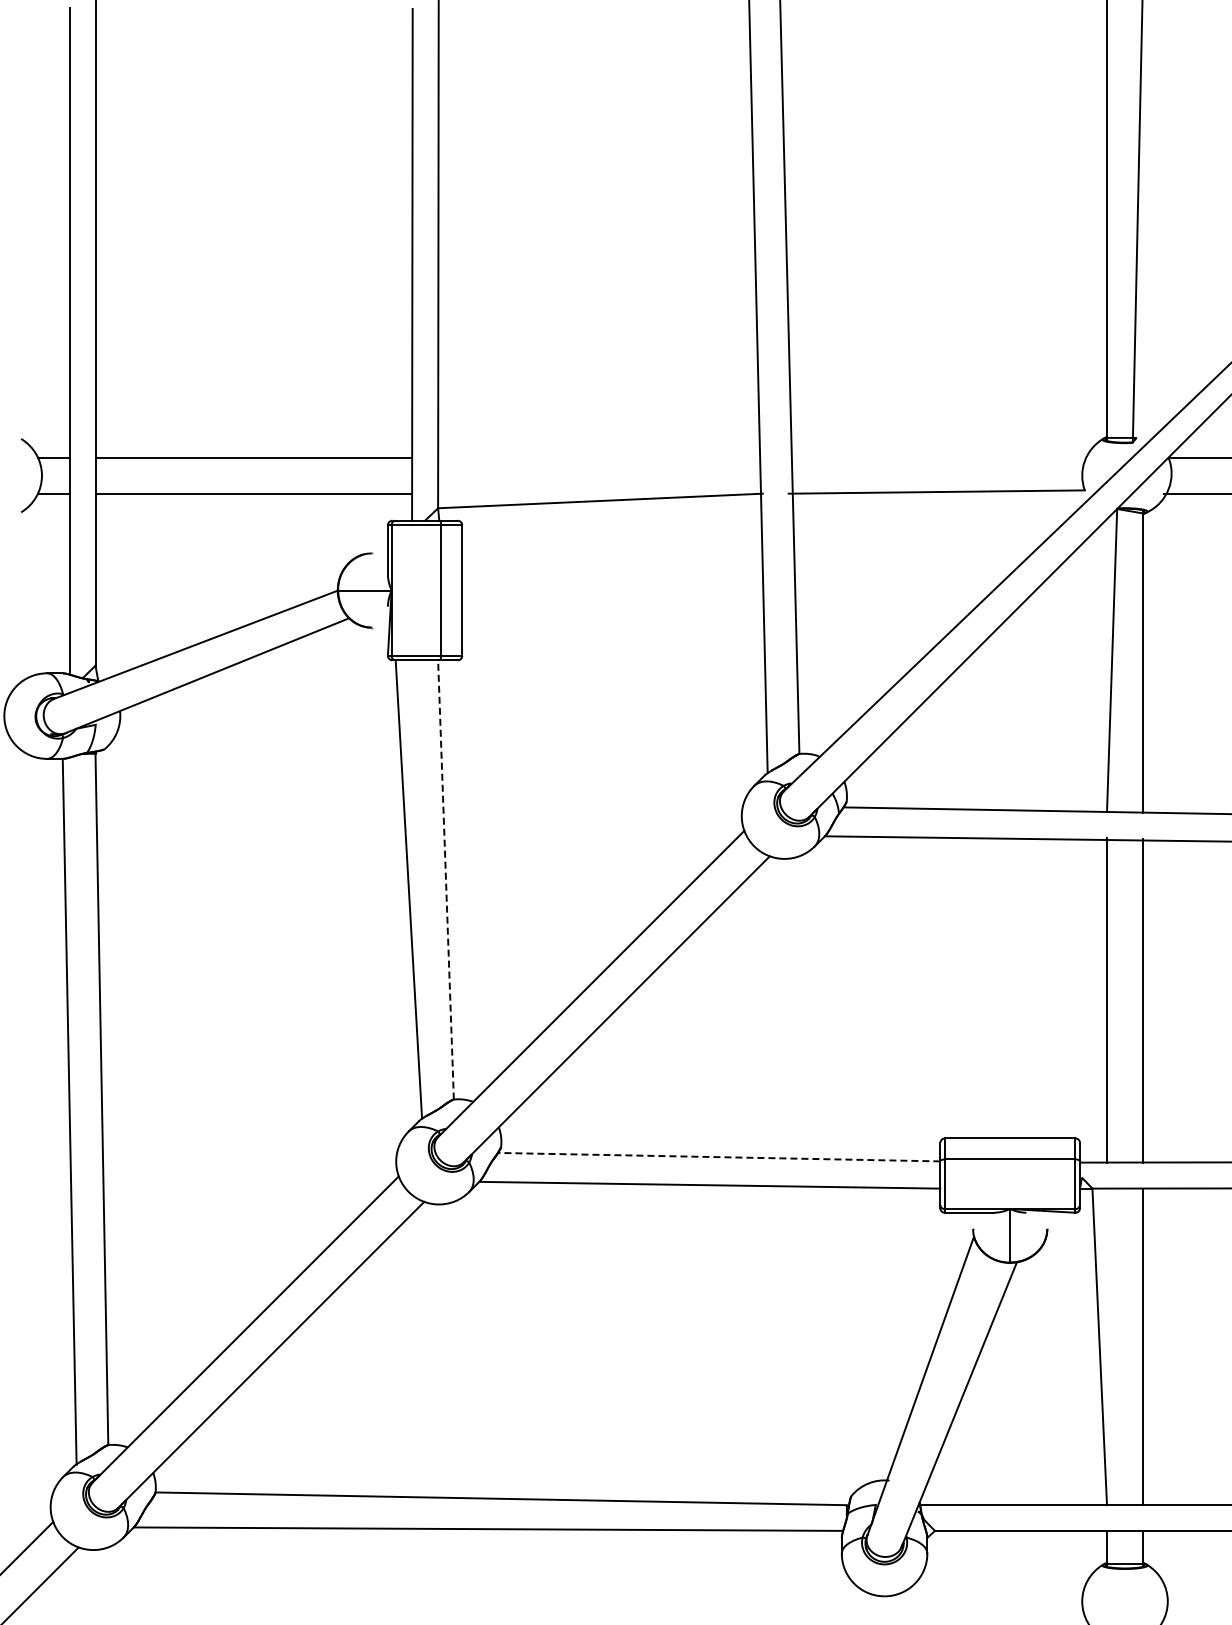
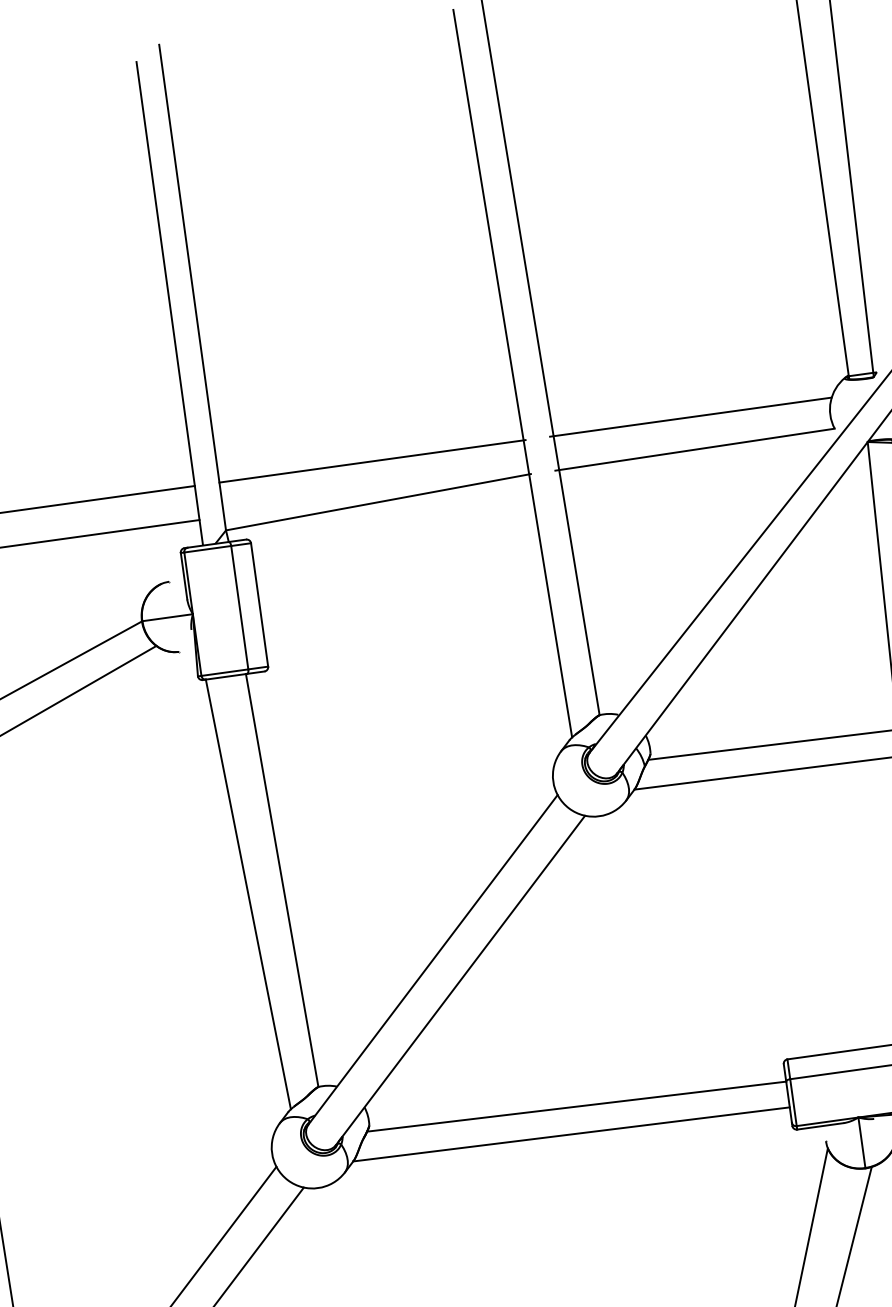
line: (600, 457) -> (372, 461), added
line: (937, 457) -> (691, 416), added
line: (445, 879) -> (281, 880), dashed -> solid
line: (718, 1157) -> (576, 1107), dashed -> solid

